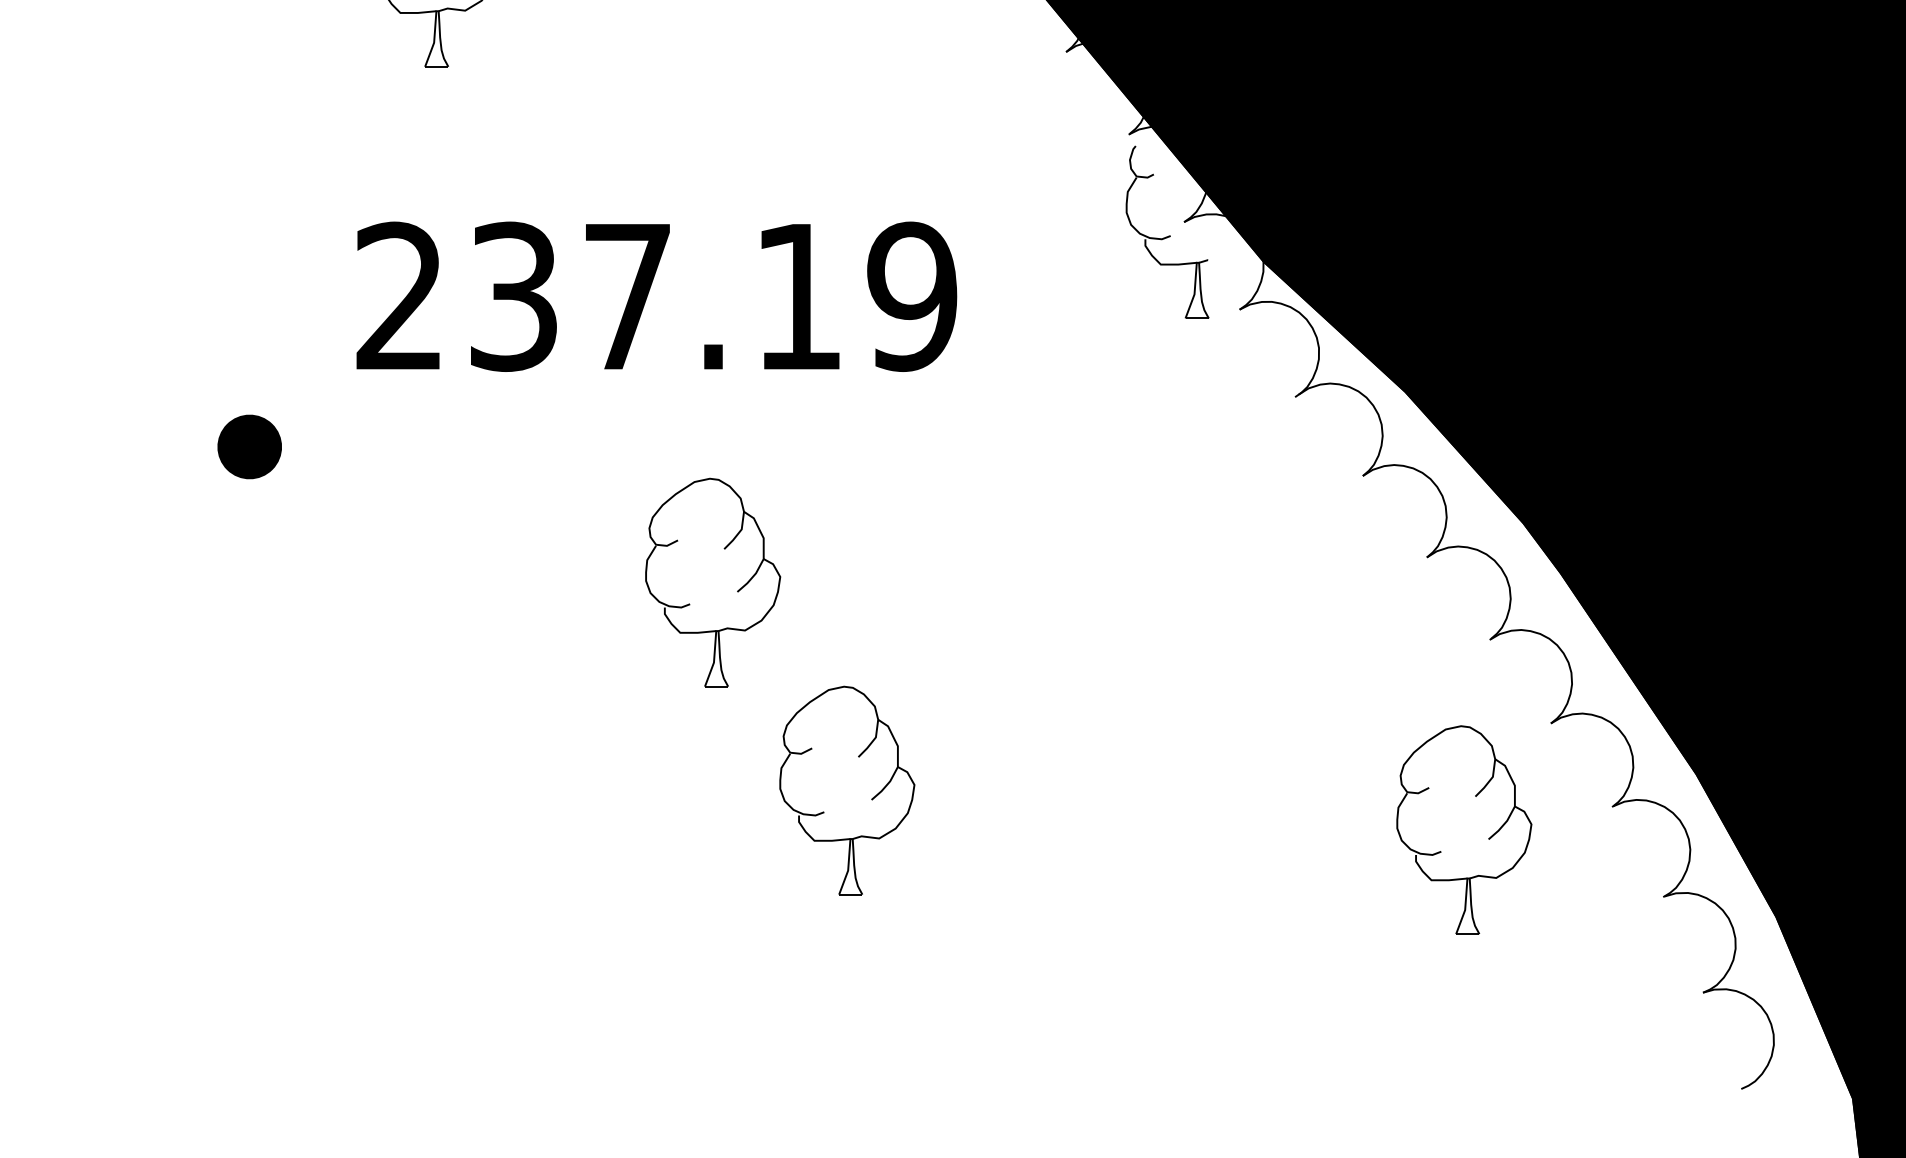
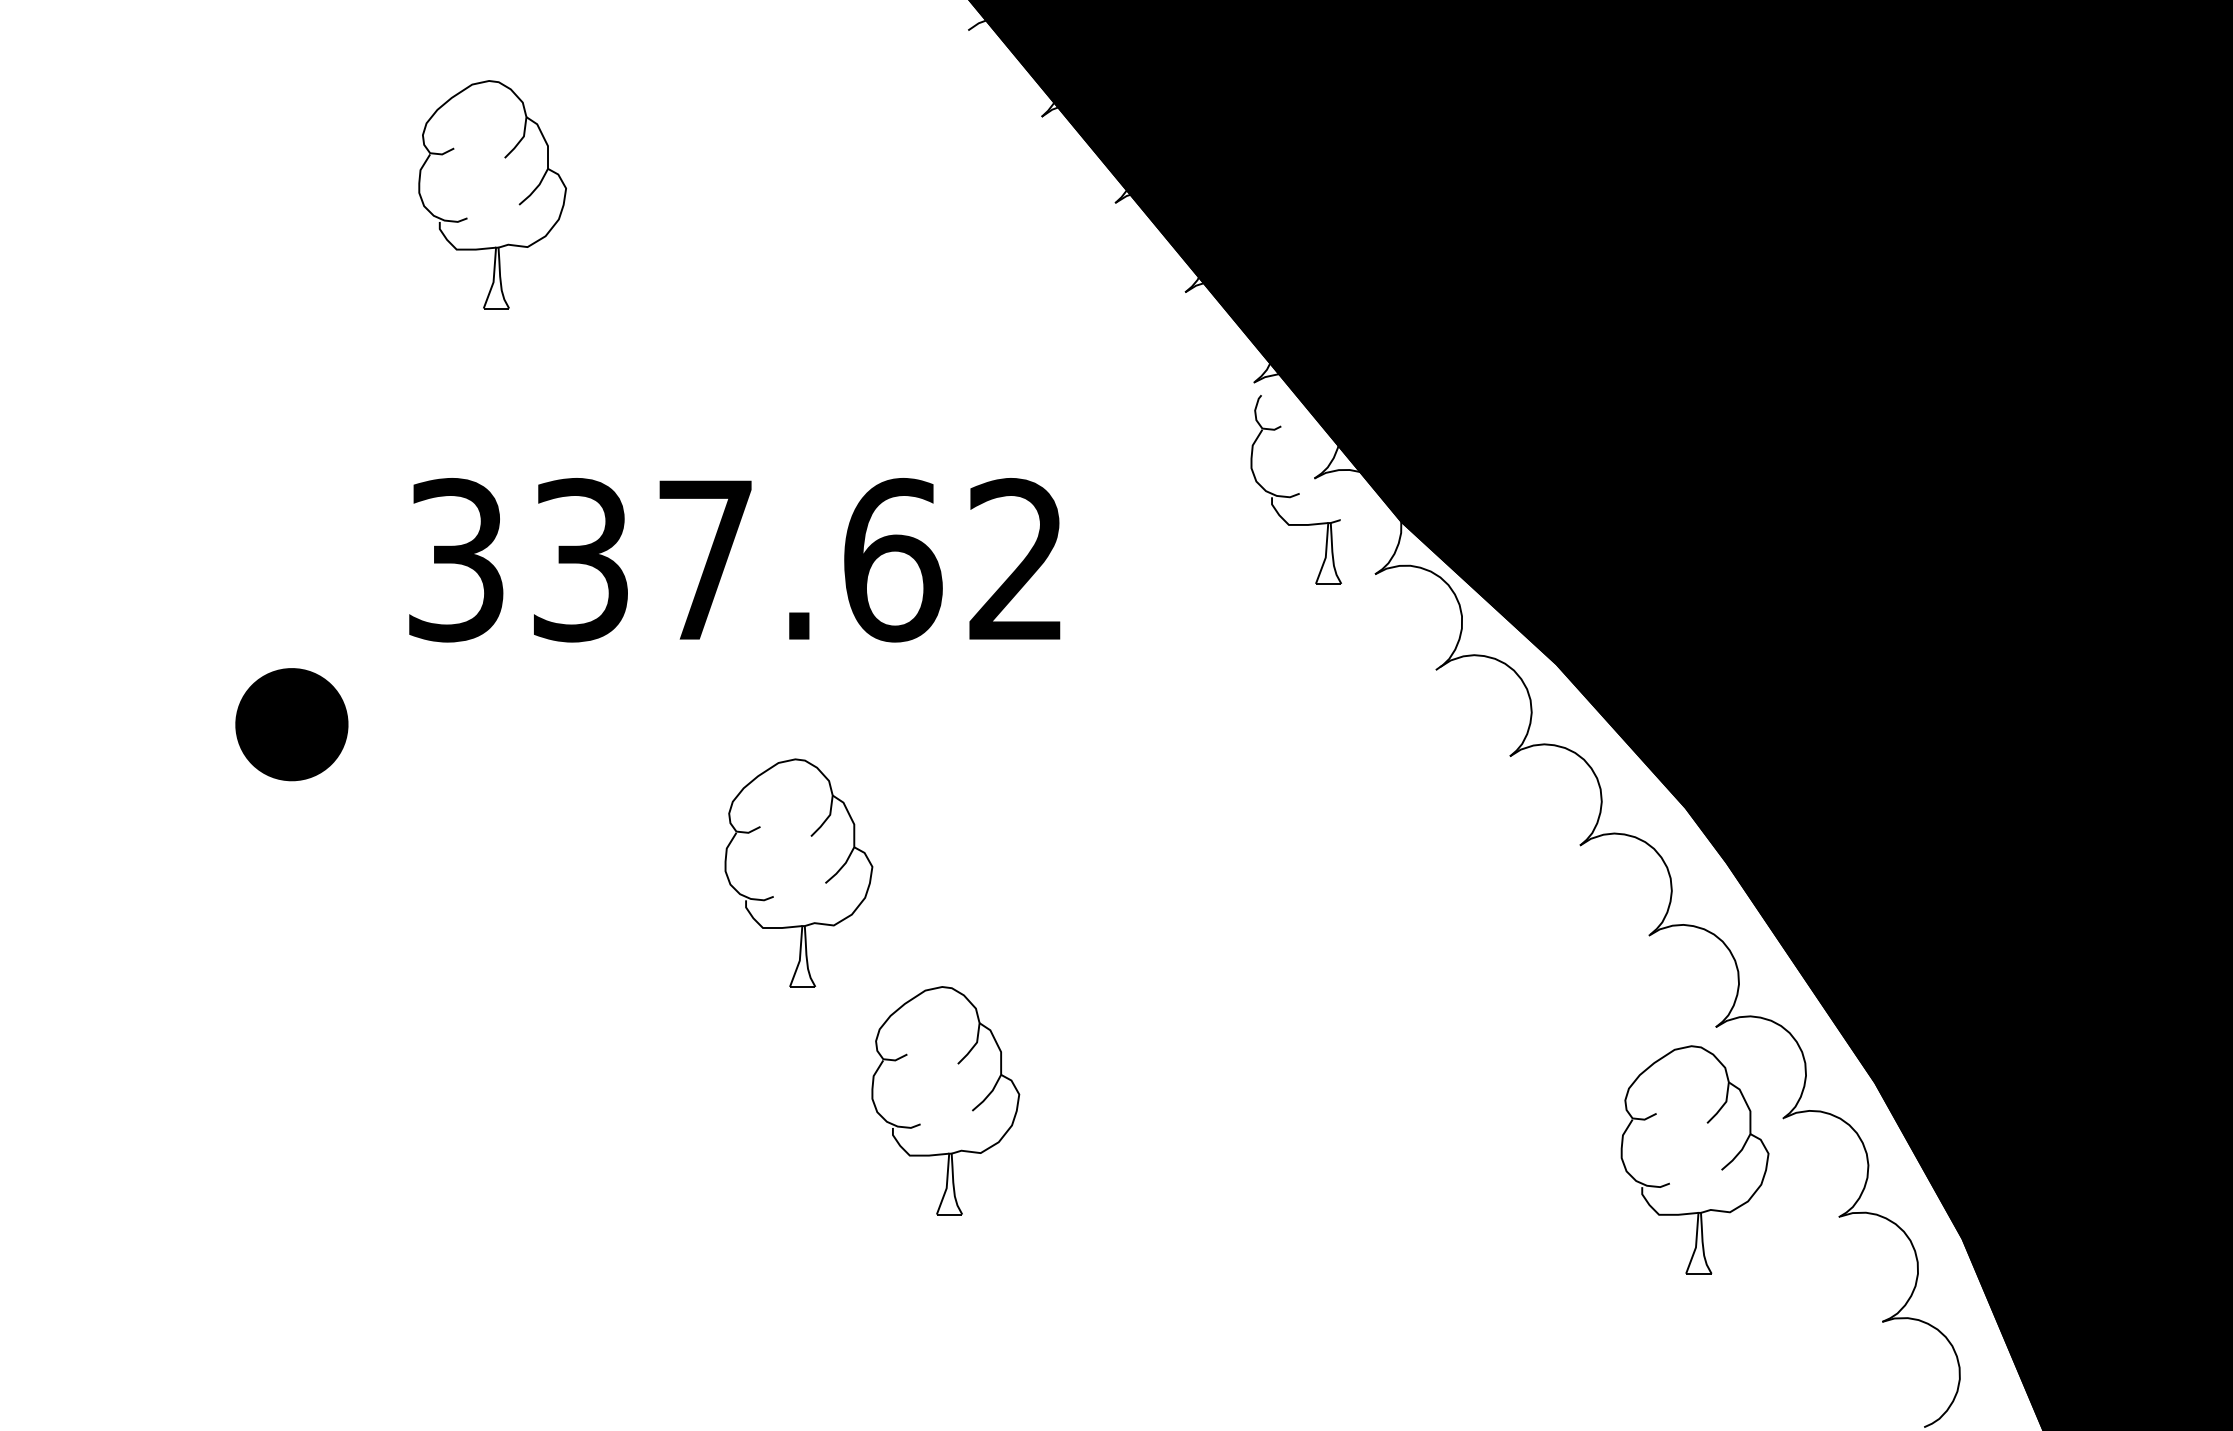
text: (656, 297) -> (736, 560), 237.19 -> 337.62
part: (249, 446) -> (291, 724), size x1.6
part: (1488, 837) -> (1721, 1168), moved

